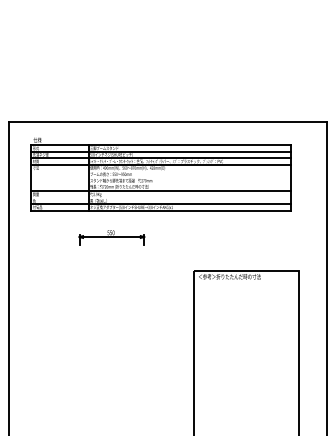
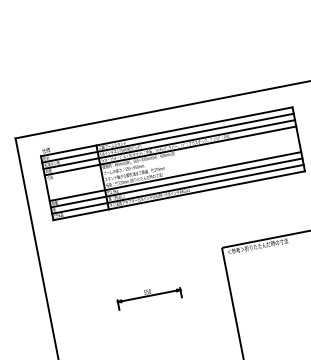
line: (161, 197) -> (176, 182), added
part: (111, 237) -> (148, 296), moved

